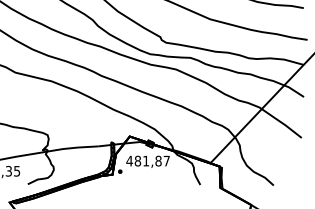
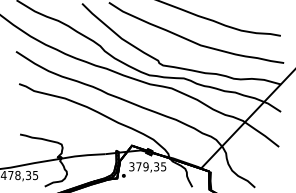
text: (147, 160) -> (147, 166), 481,87 -> 379,35

